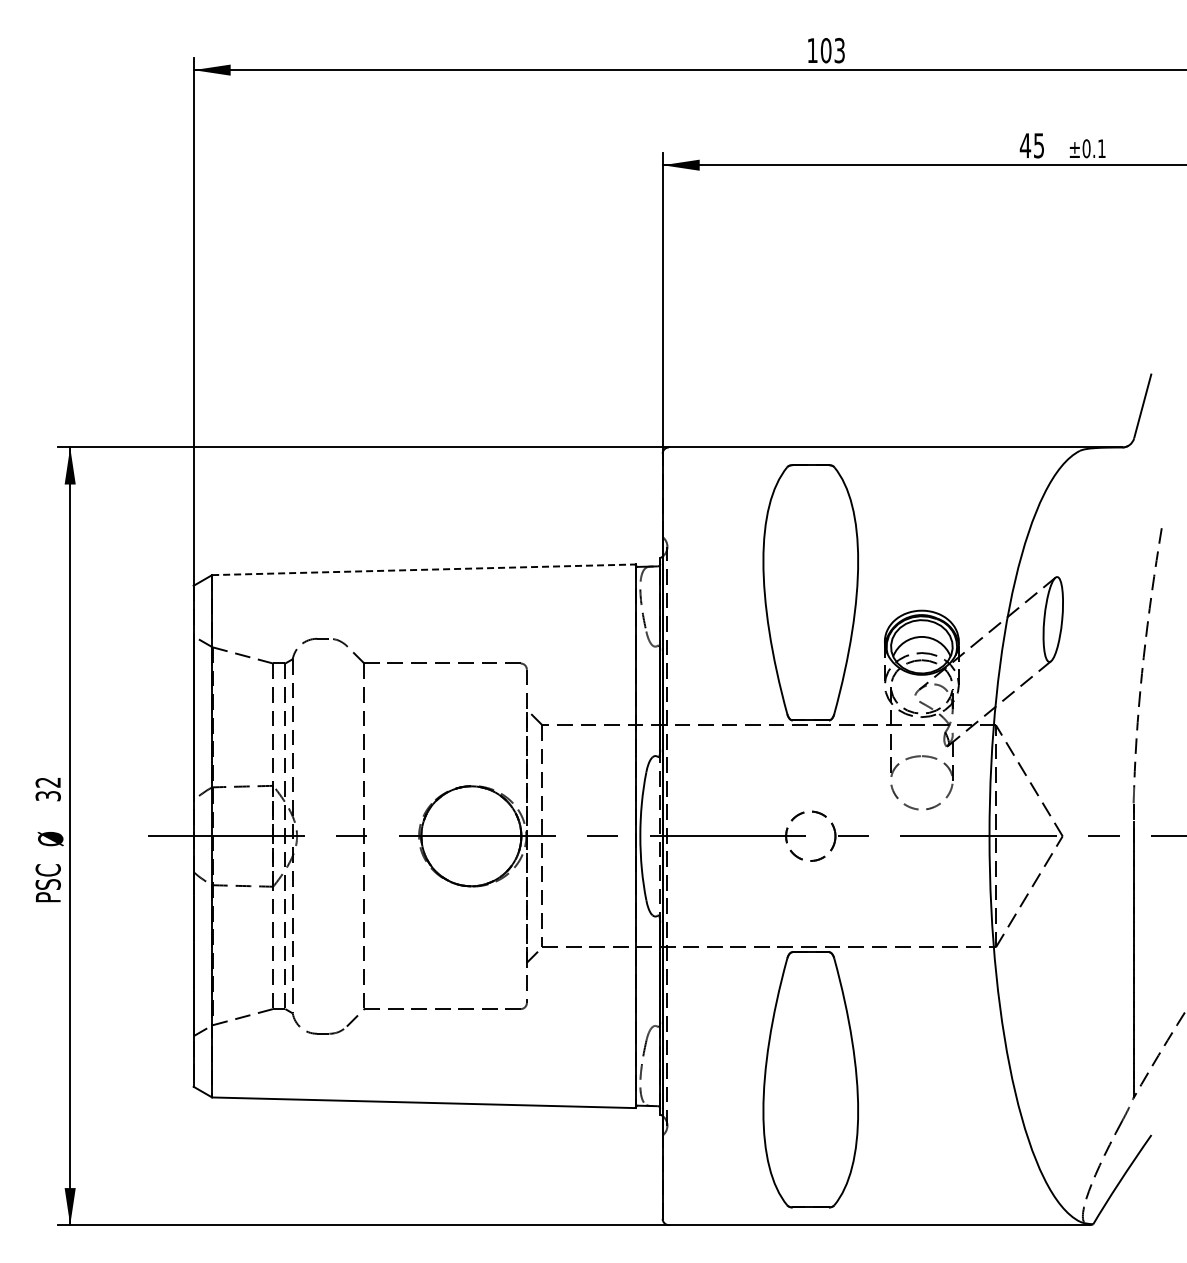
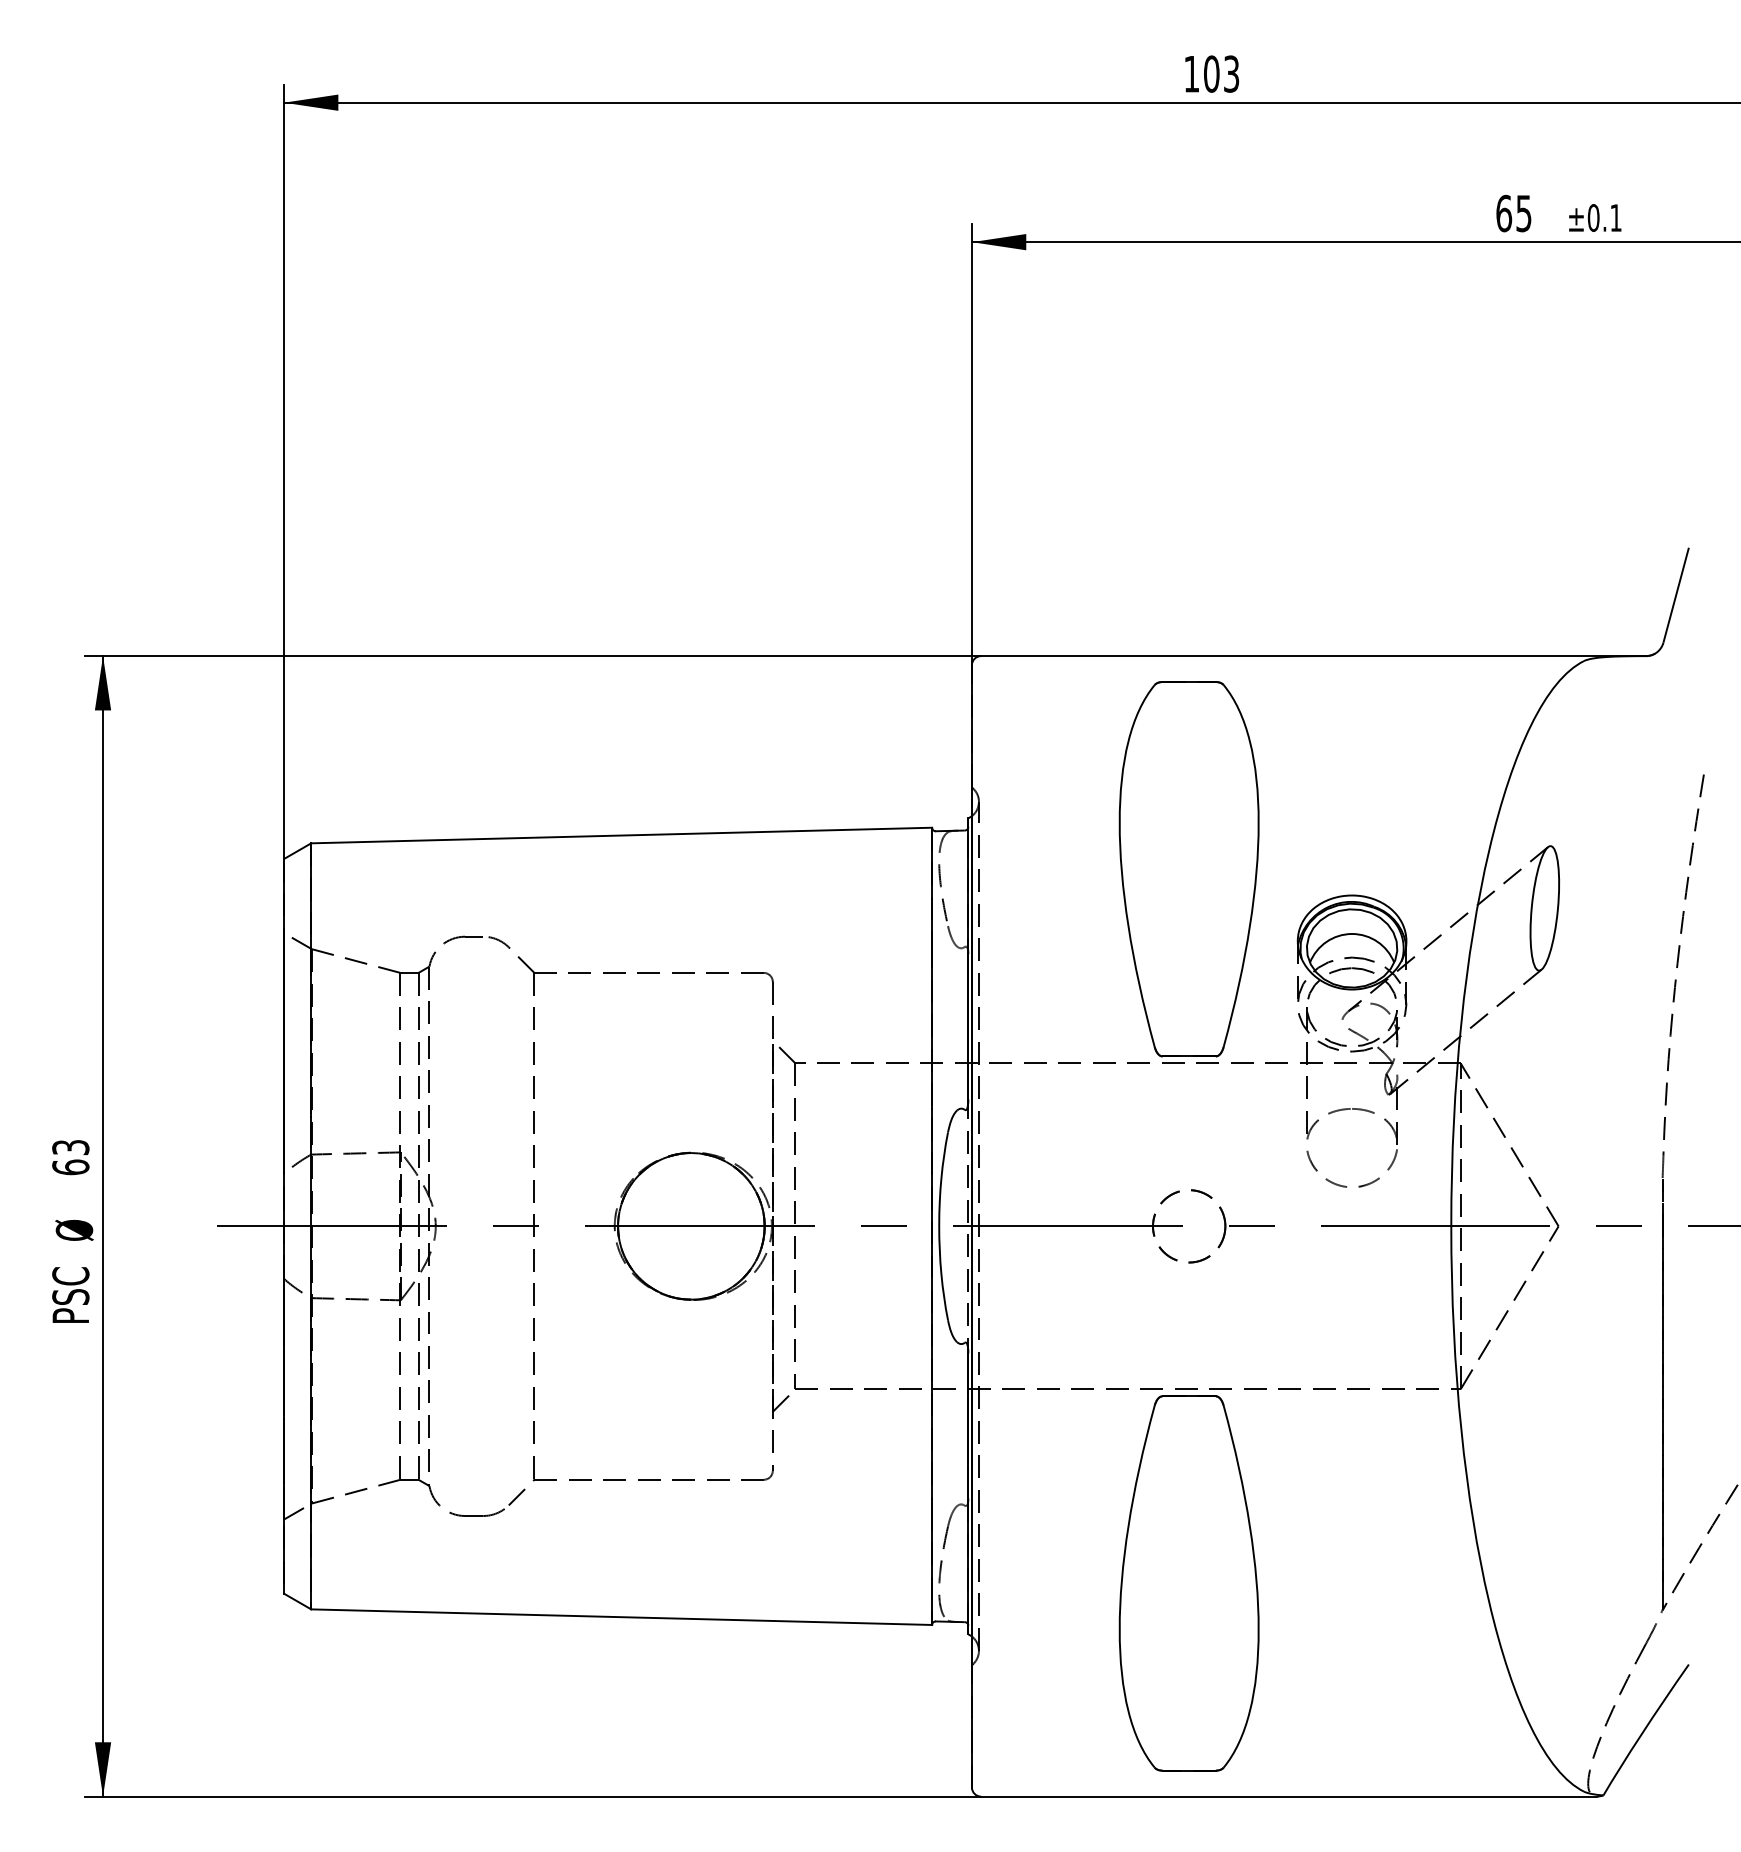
text: (1025, 145) -> (1504, 213), 45 -> 65
line: (423, 569) -> (621, 835), dashed -> solid
text: (47, 789) -> (69, 1157), 32 -> 63

